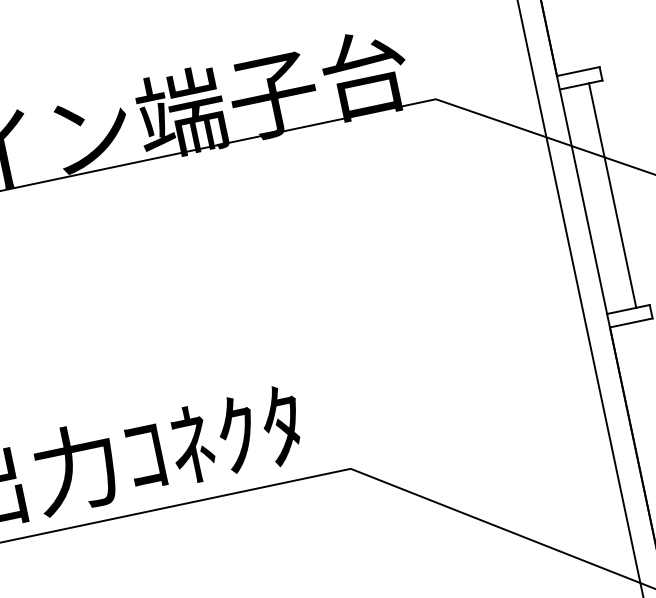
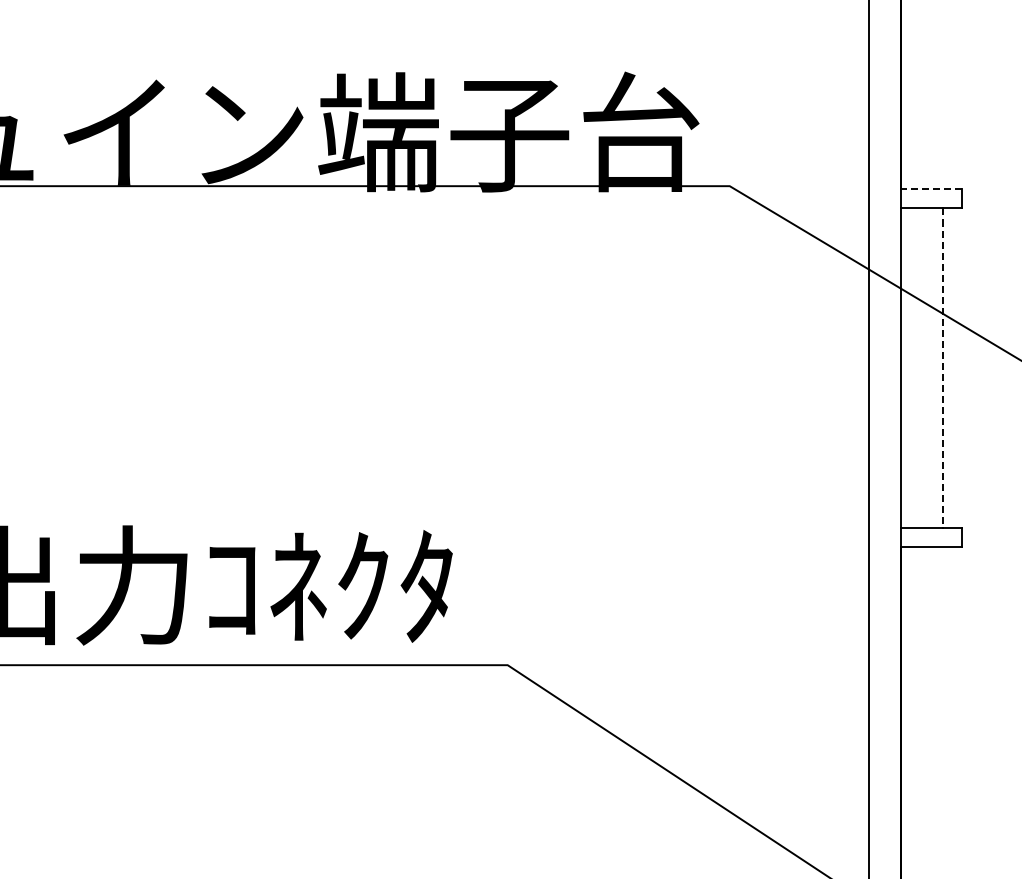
line: (578, 71) -> (931, 189), solid -> dashed
line: (612, 195) -> (942, 368), solid -> dashed

